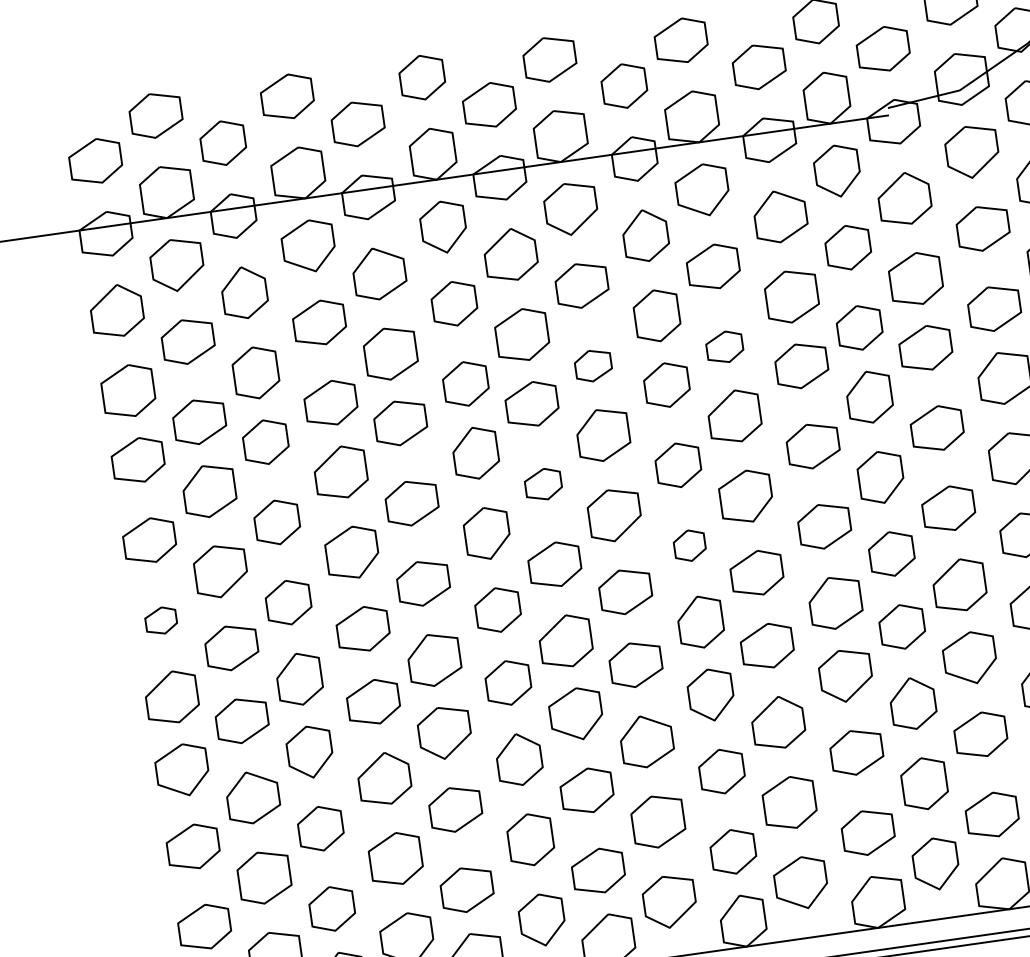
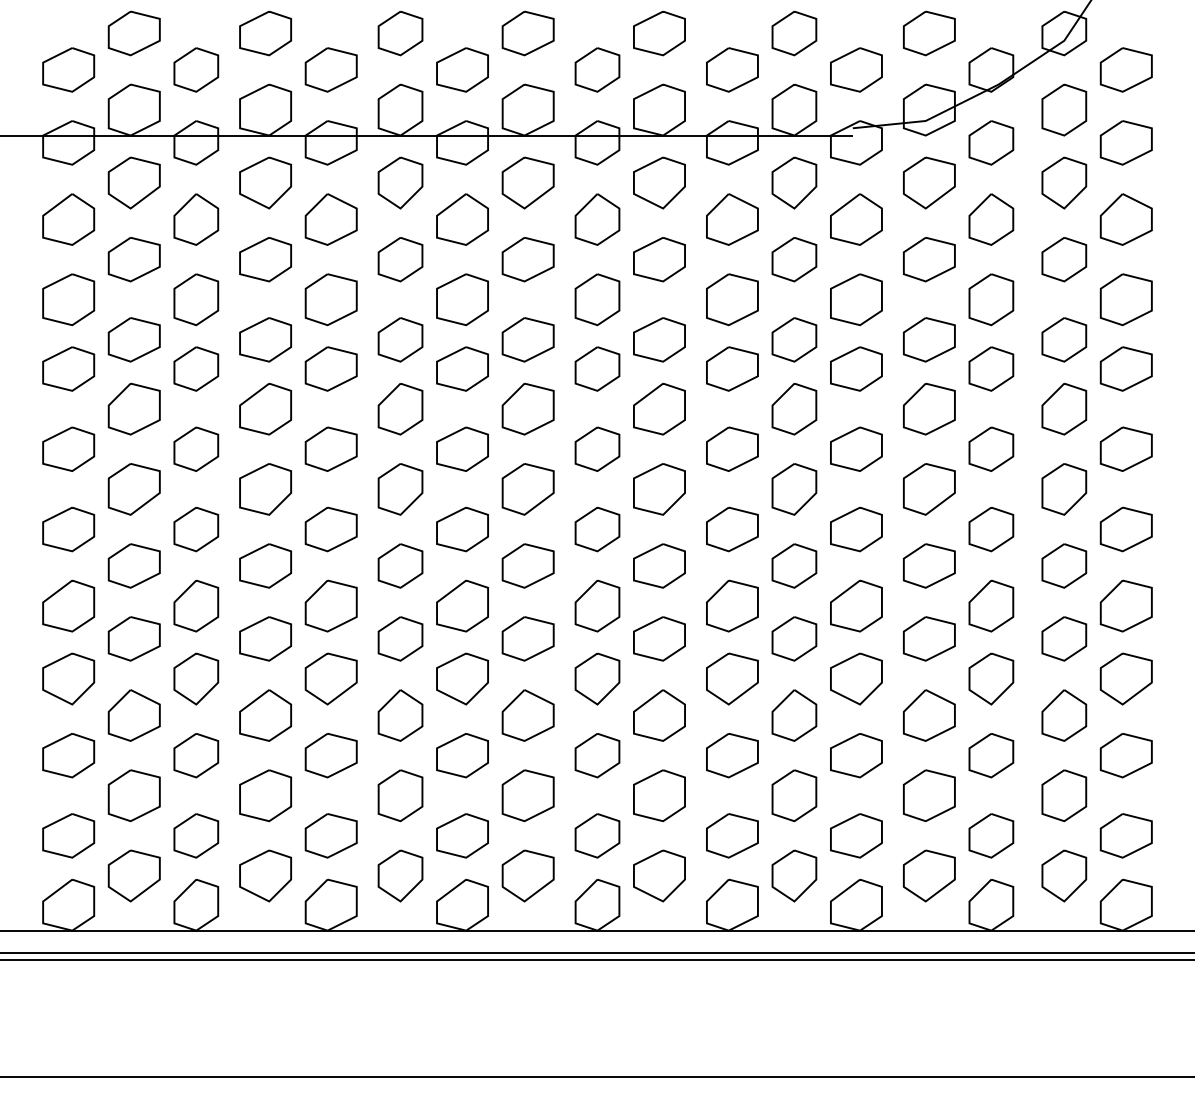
part: (724, 346) -> (659, 339), size x1.43
part: (592, 365) -> (527, 339), size x1.43
part: (543, 483) -> (462, 448), size x1.43
part: (689, 545) -> (597, 529), size x1.43
part: (160, 620) -> (68, 529), size x1.67

